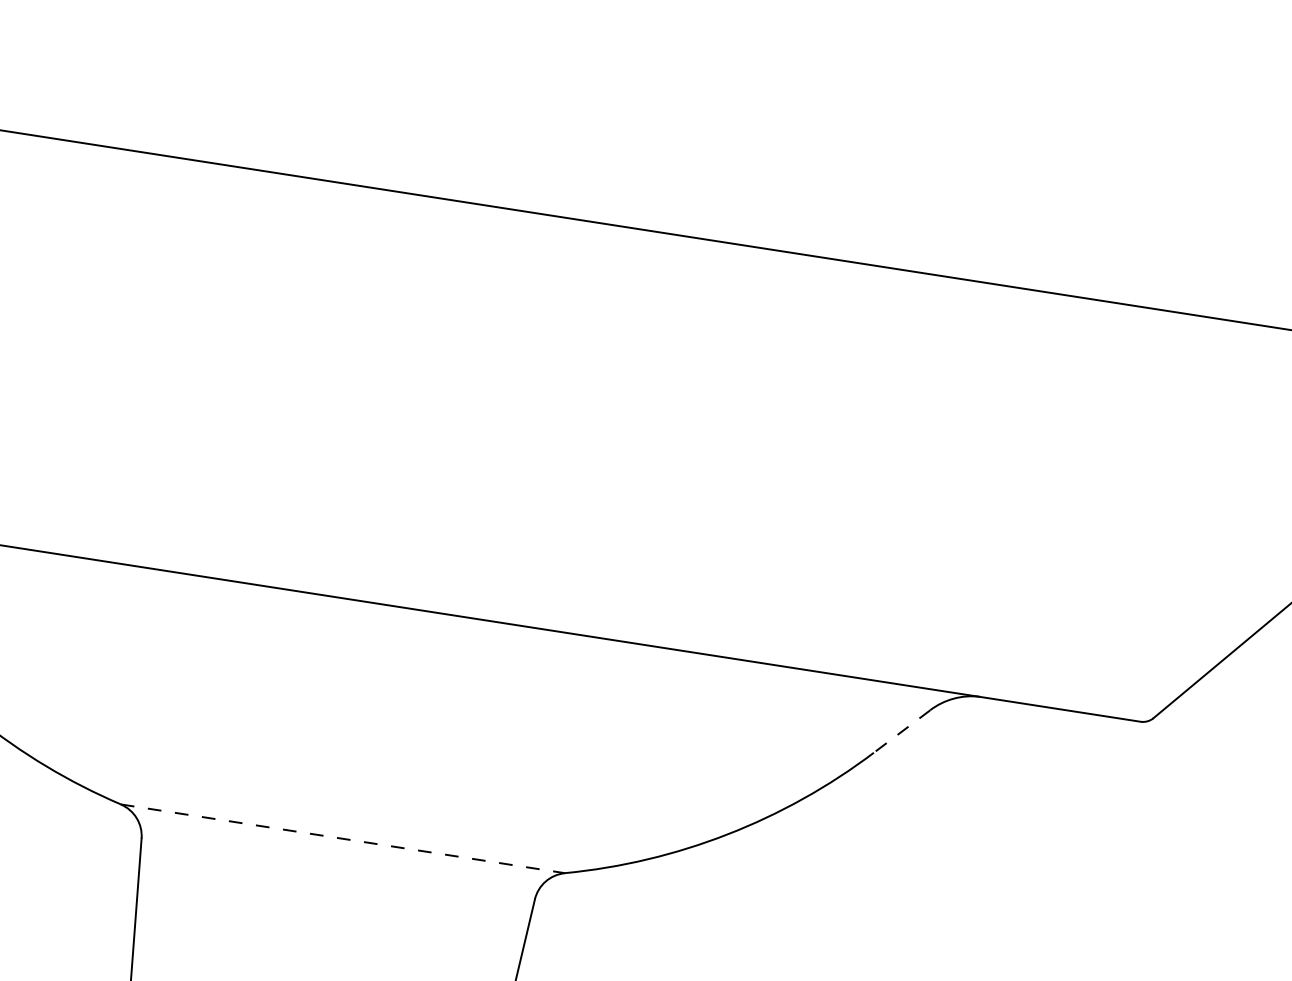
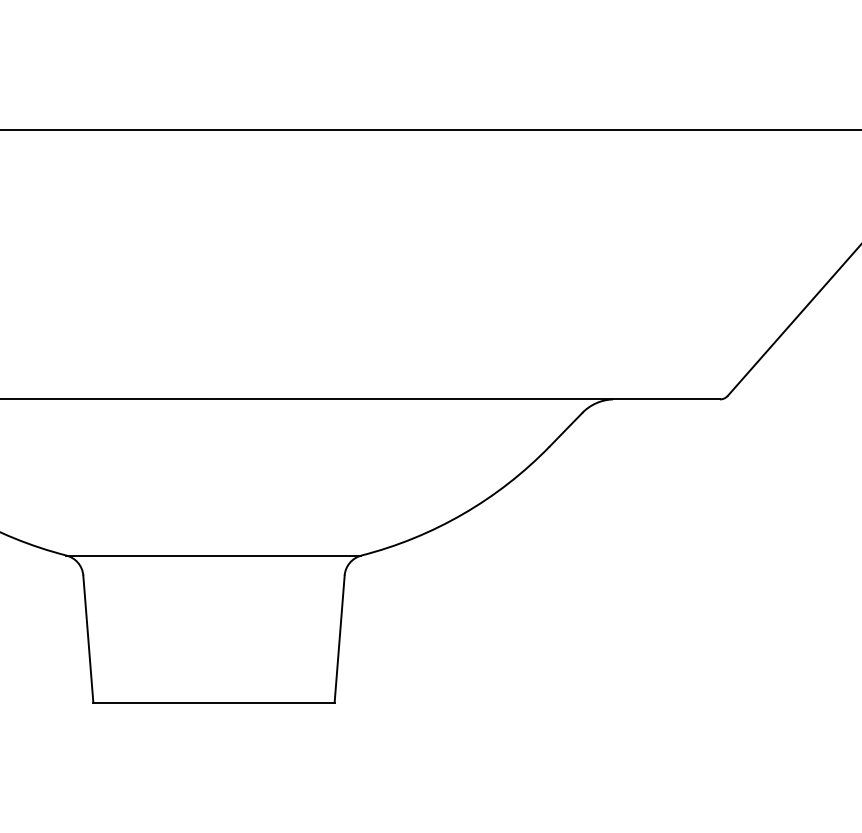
line: (901, 732) -> (565, 430), dashed -> solid
line: (342, 838) -> (213, 555), dashed -> solid

